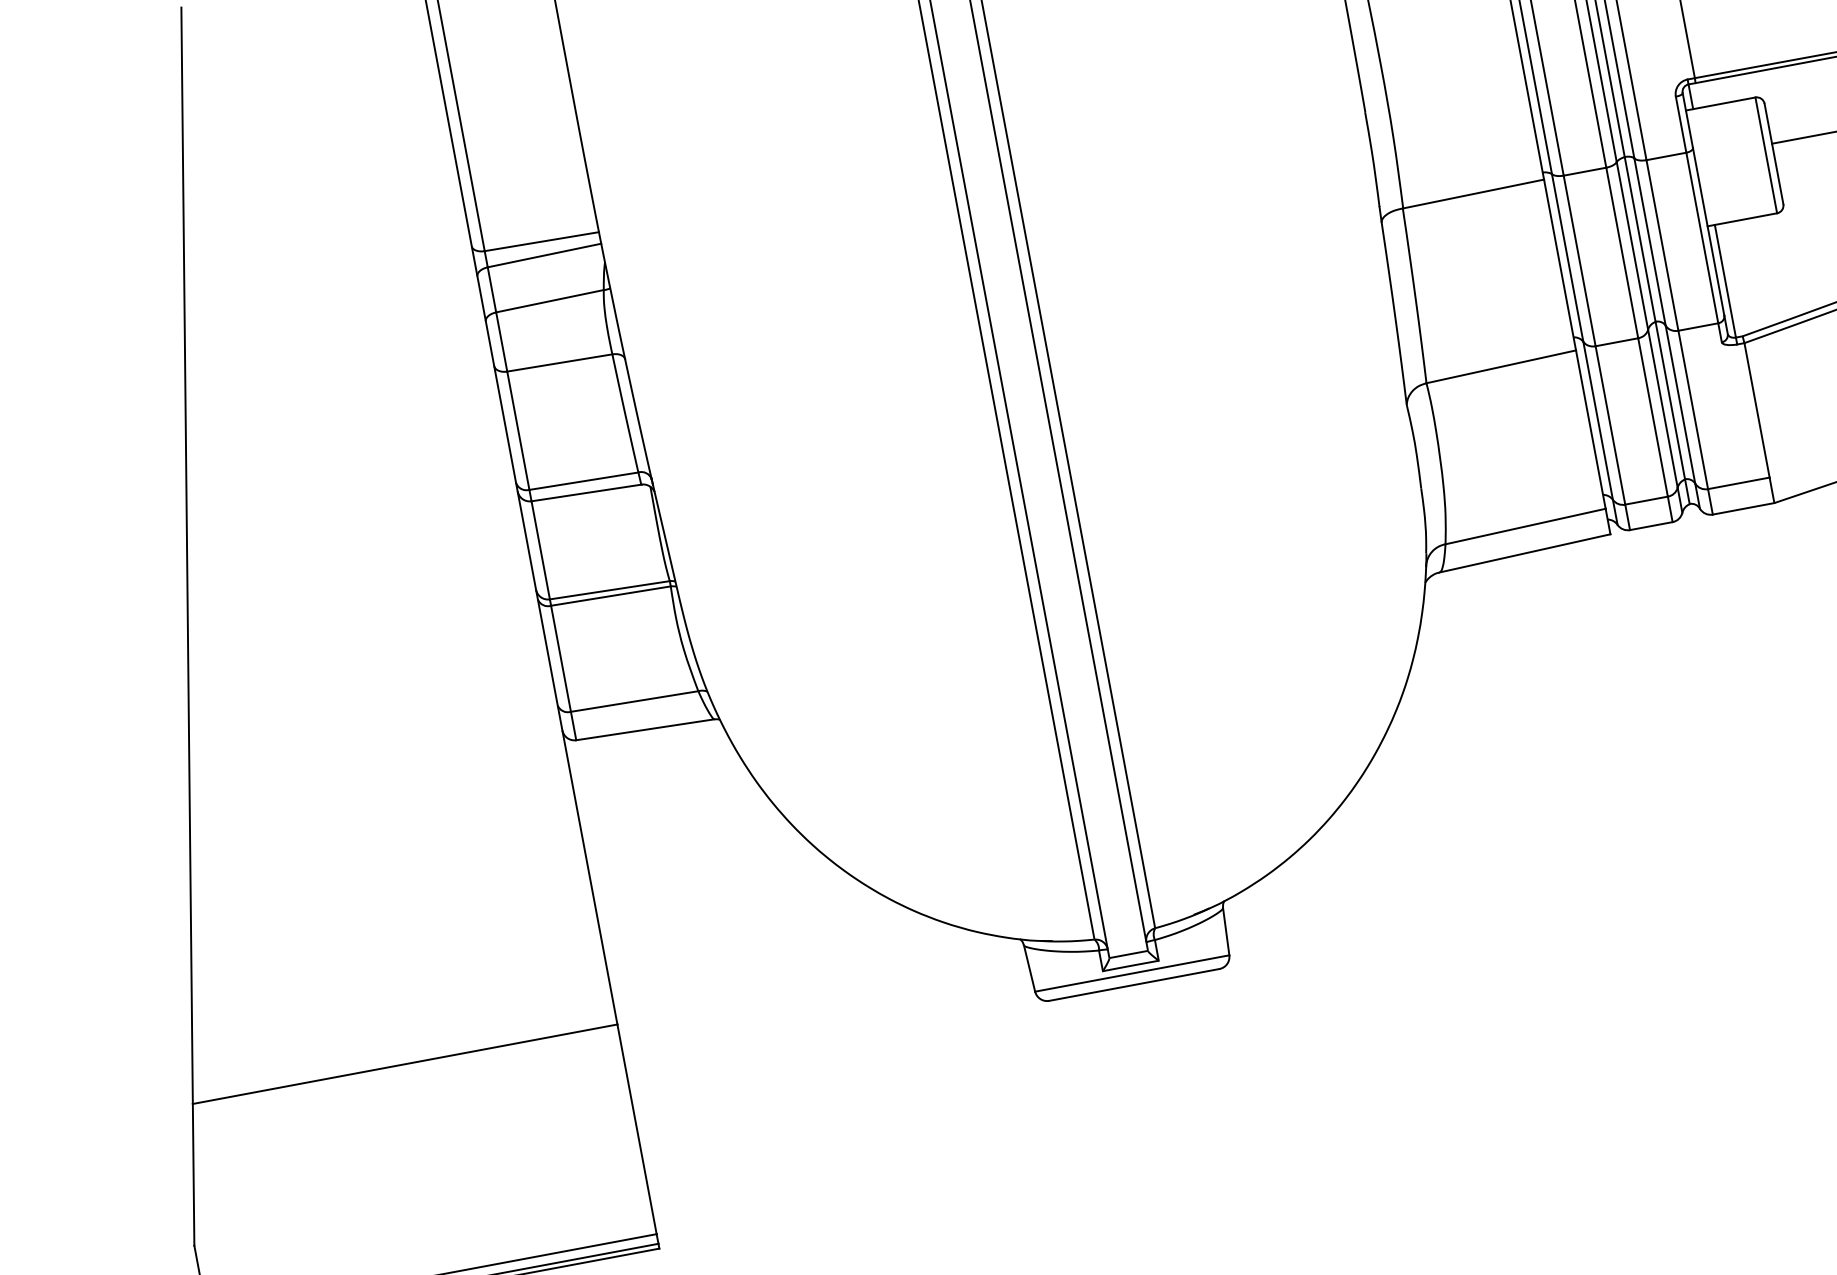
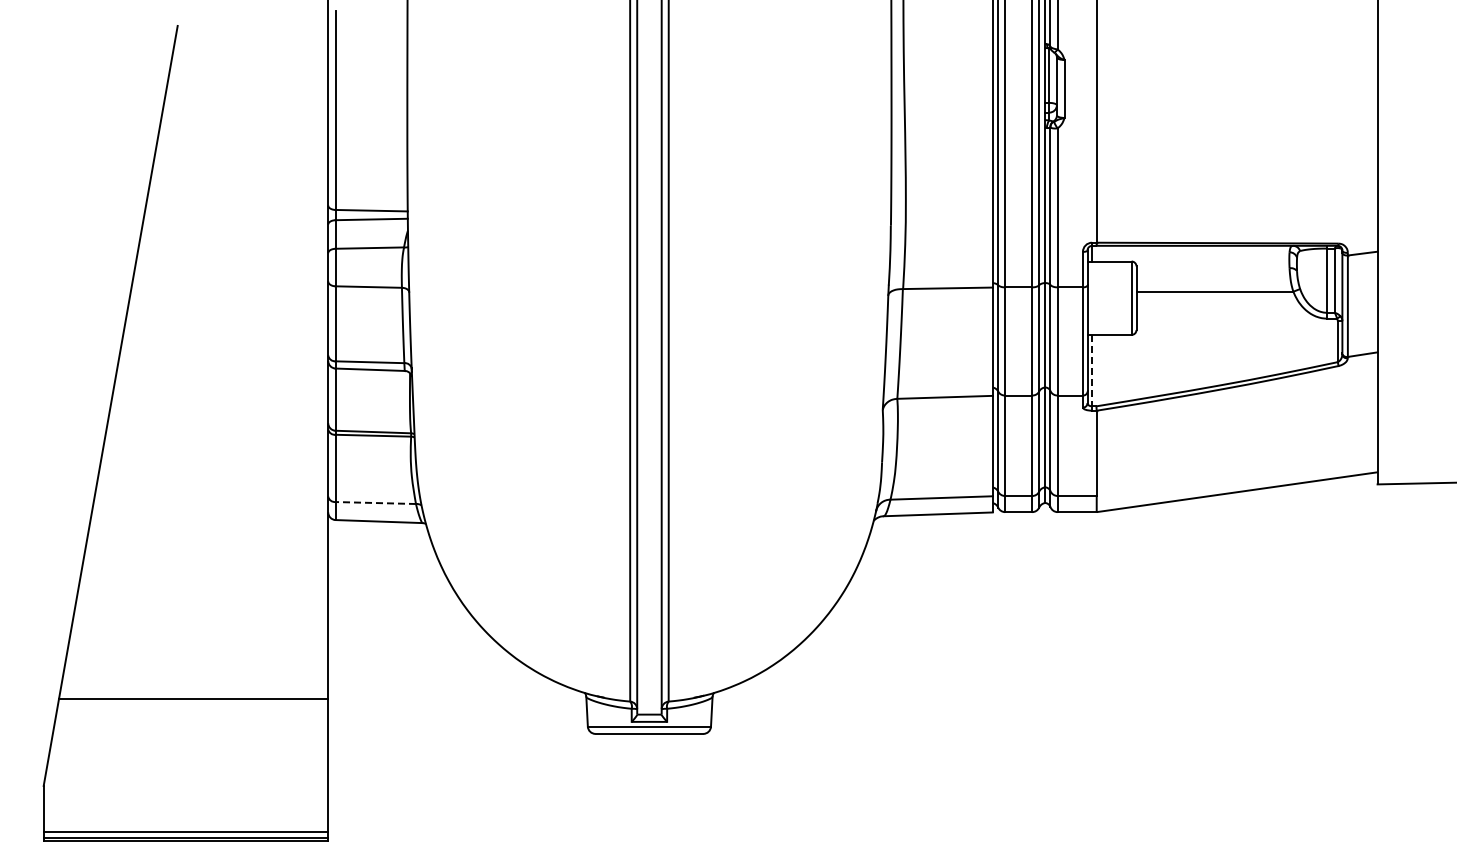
line: (1725, 280) -> (1092, 370), solid -> dashed
line: (634, 702) -> (375, 503), solid -> dashed

